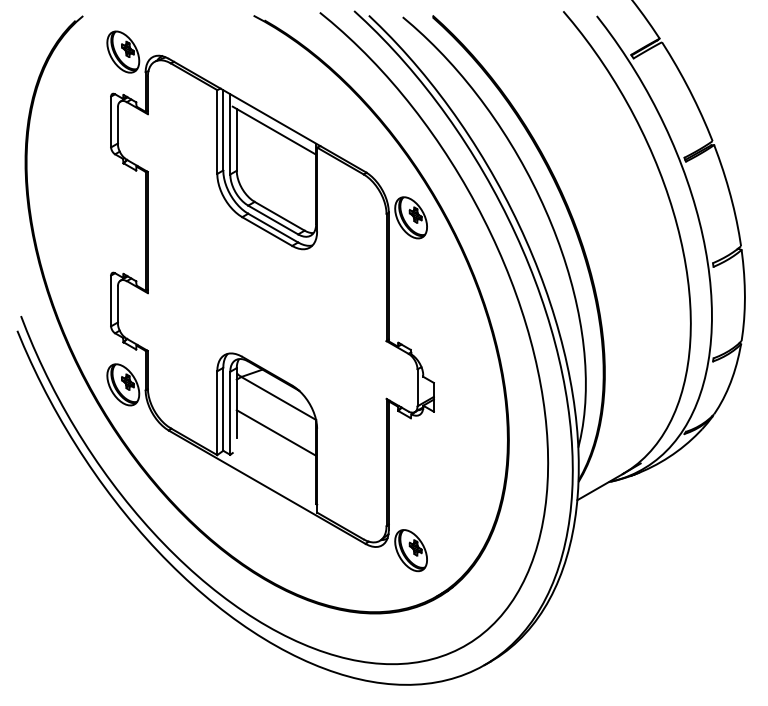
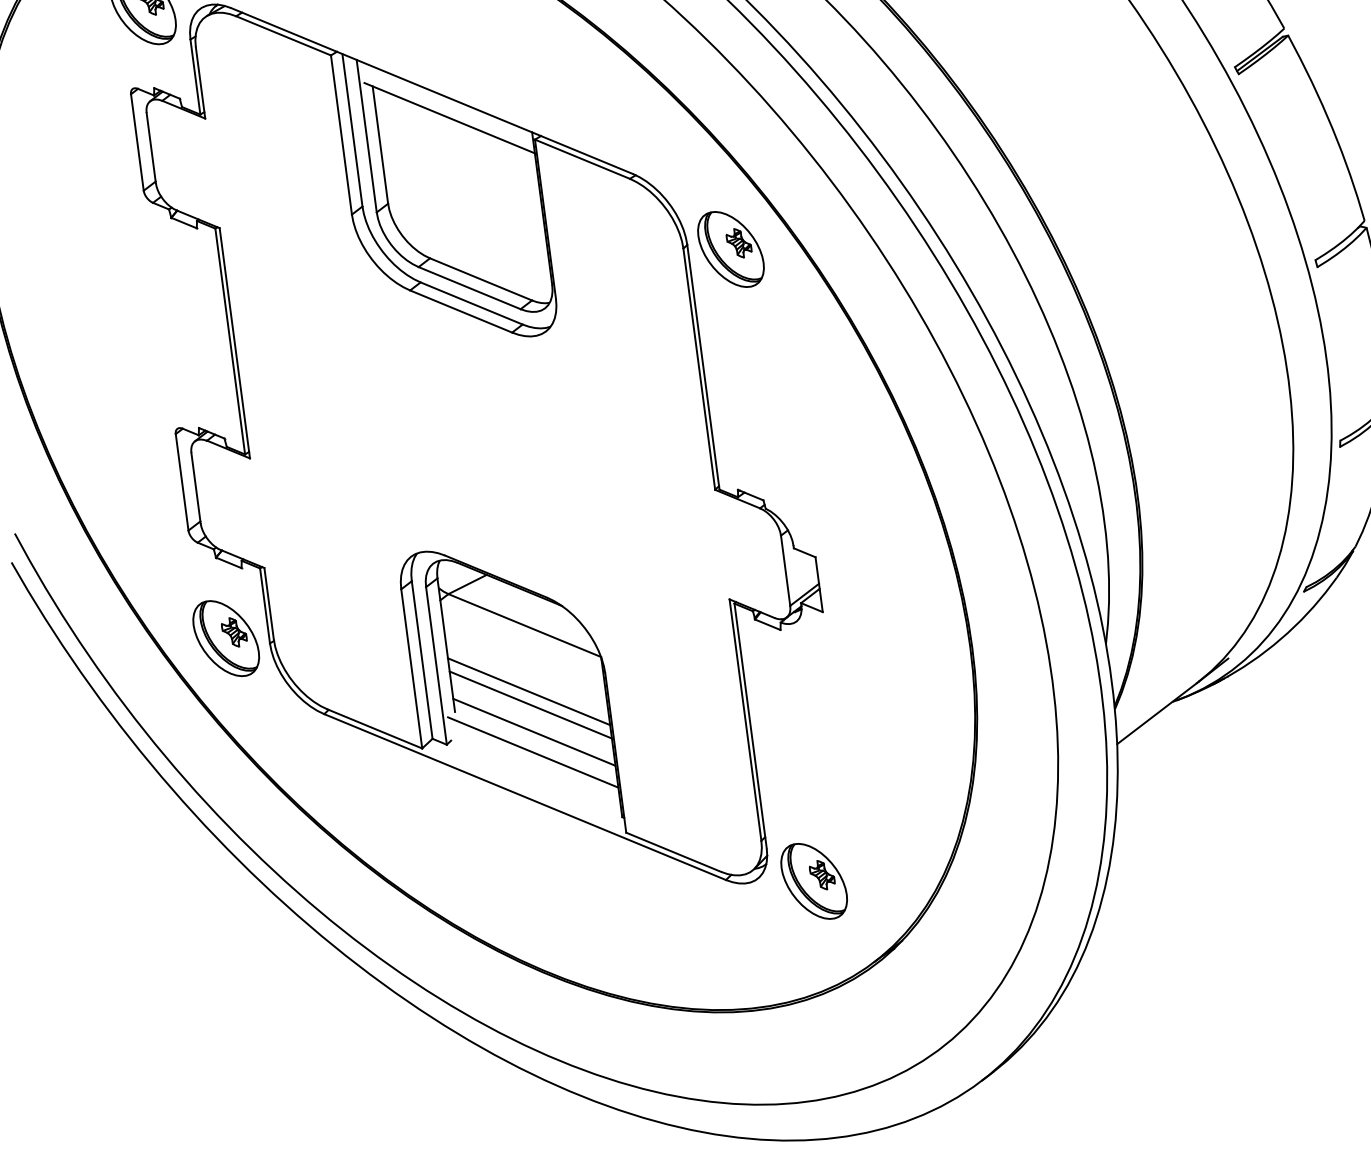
line: (276, 439) -> (530, 704), added
line: (276, 454) -> (534, 732), added
line: (274, 464) -> (533, 752), added

